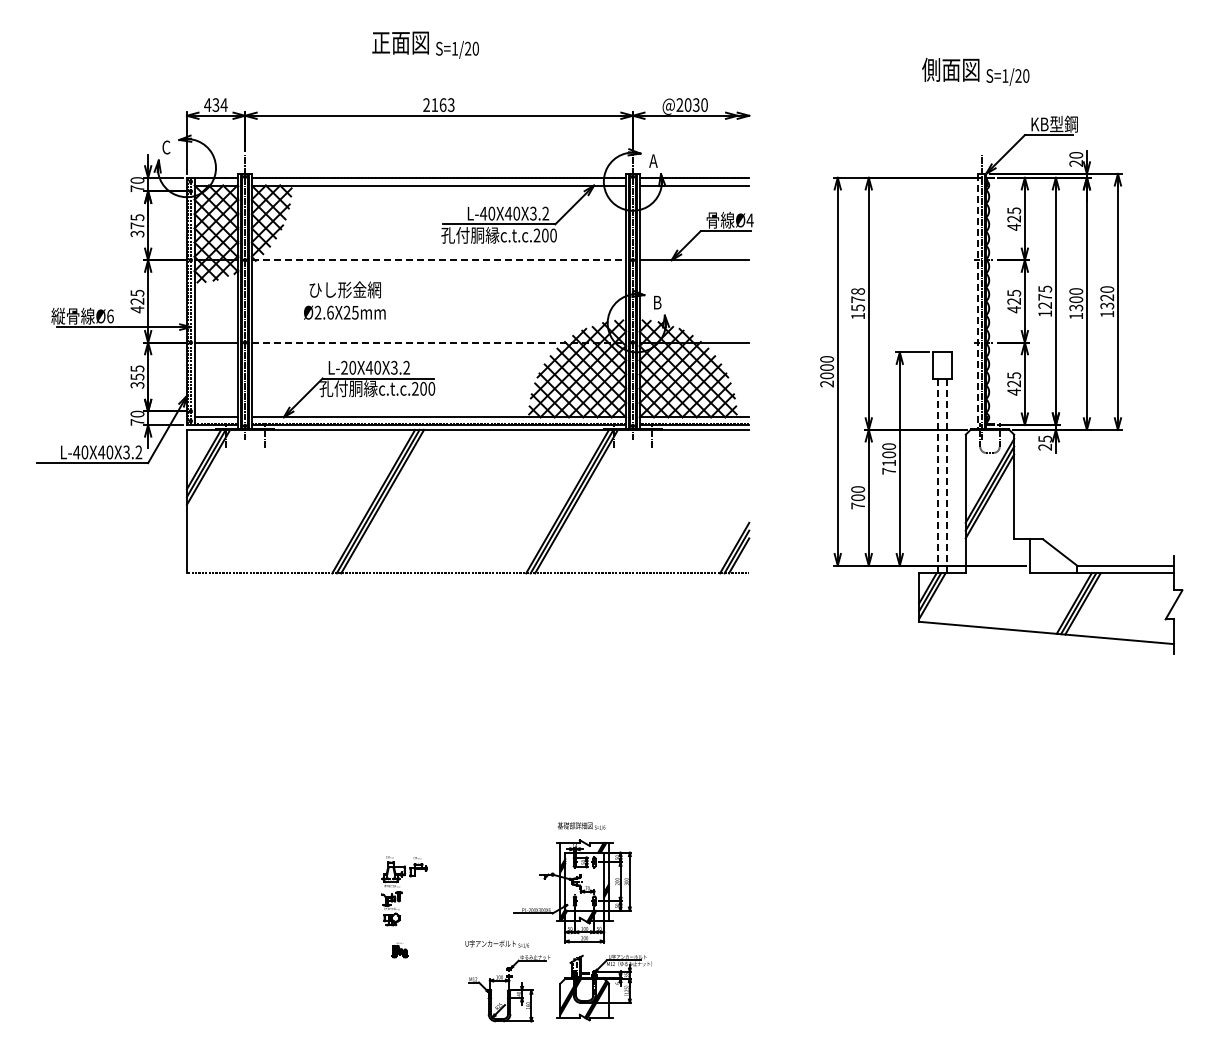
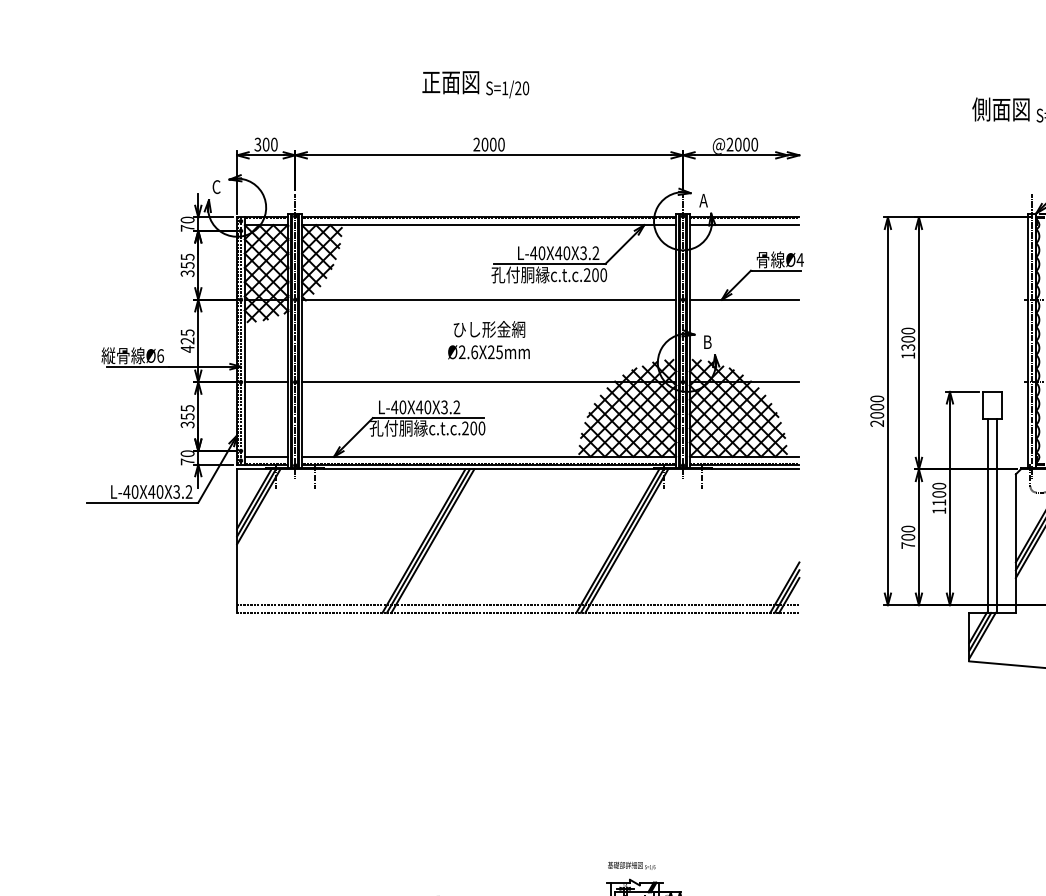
text: (442, 104) -> (492, 144), 2163 -> 2000
text: (695, 104) -> (745, 144), @2030 -> @2000
text: (215, 105) -> (265, 145), 434 -> 300
text: (137, 225) -> (187, 265), 375 -> 355
line: (439, 260) -> (489, 300), dashed -> solid
text: (858, 299) -> (908, 339), 1578 -> 1300
text: (344, 300) -> (488, 340), moved
line: (977, 301) -> (1027, 341), dashed -> solid
line: (439, 342) -> (489, 382), dashed -> solid
text: (344, 367) -> (394, 407), L-20X40X3.2 -> L-40X40X3.2
text: (888, 471) -> (938, 511), 7100 -> 1100
line: (937, 476) -> (987, 516), dashed -> solid
line: (947, 476) -> (997, 516), dashed -> solid
line: (467, 565) -> (517, 605), added

